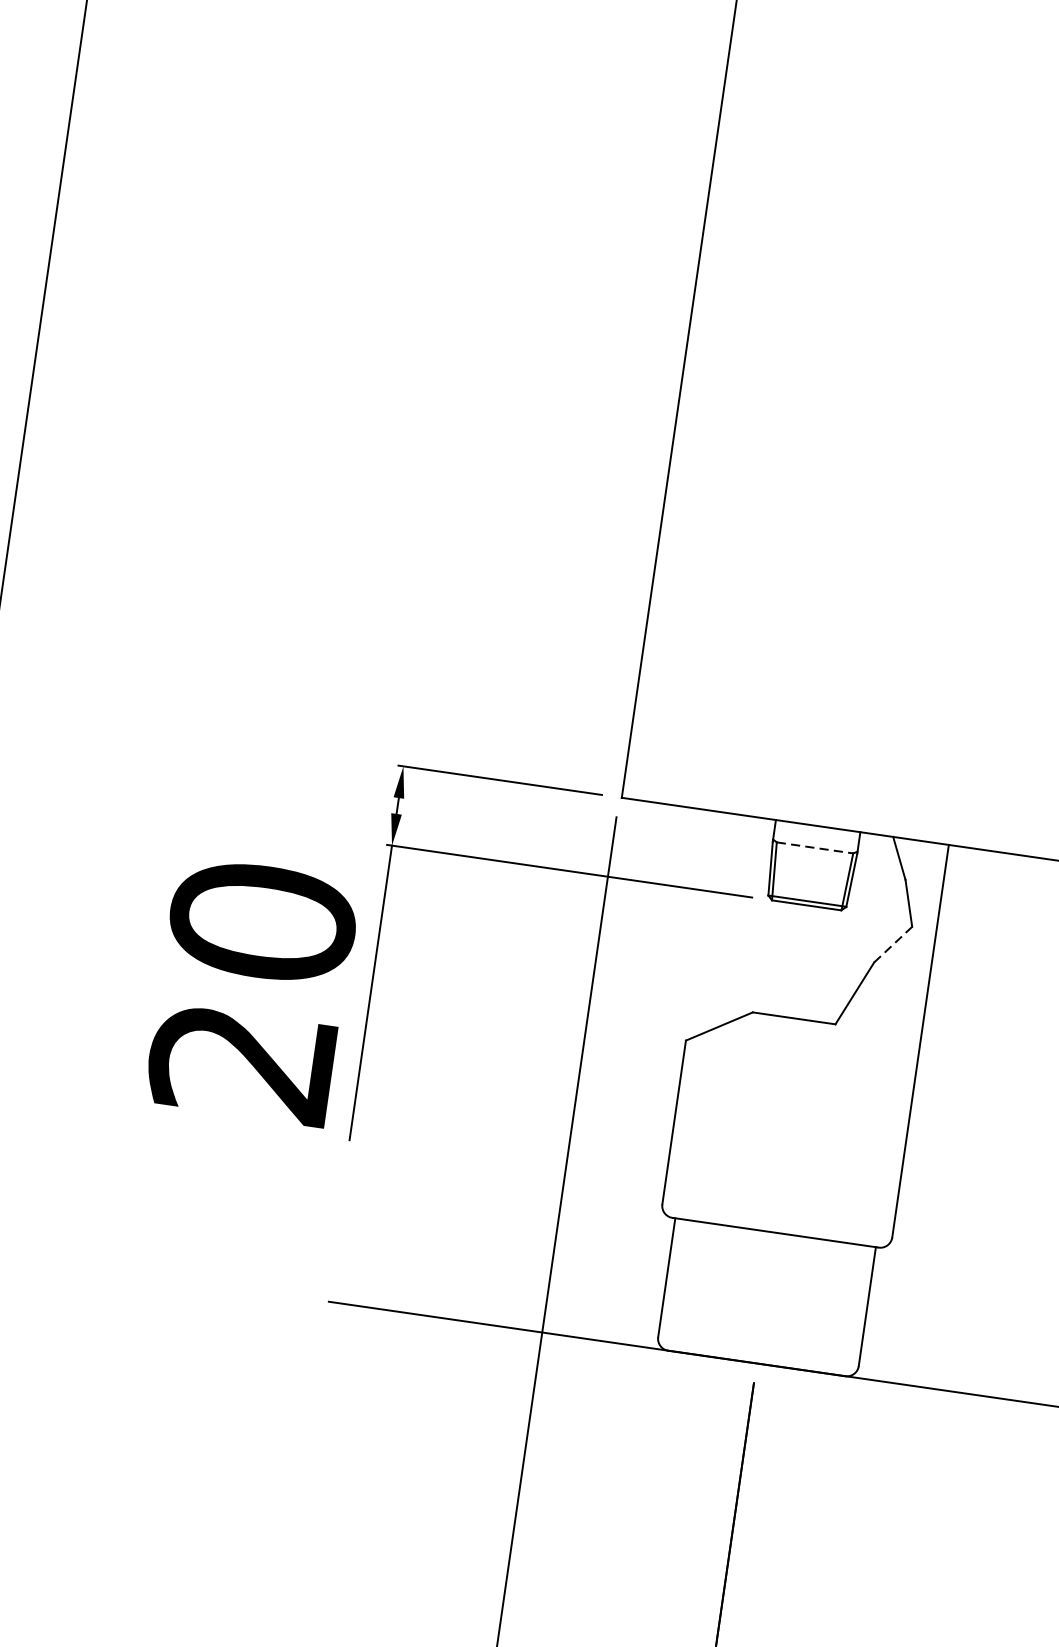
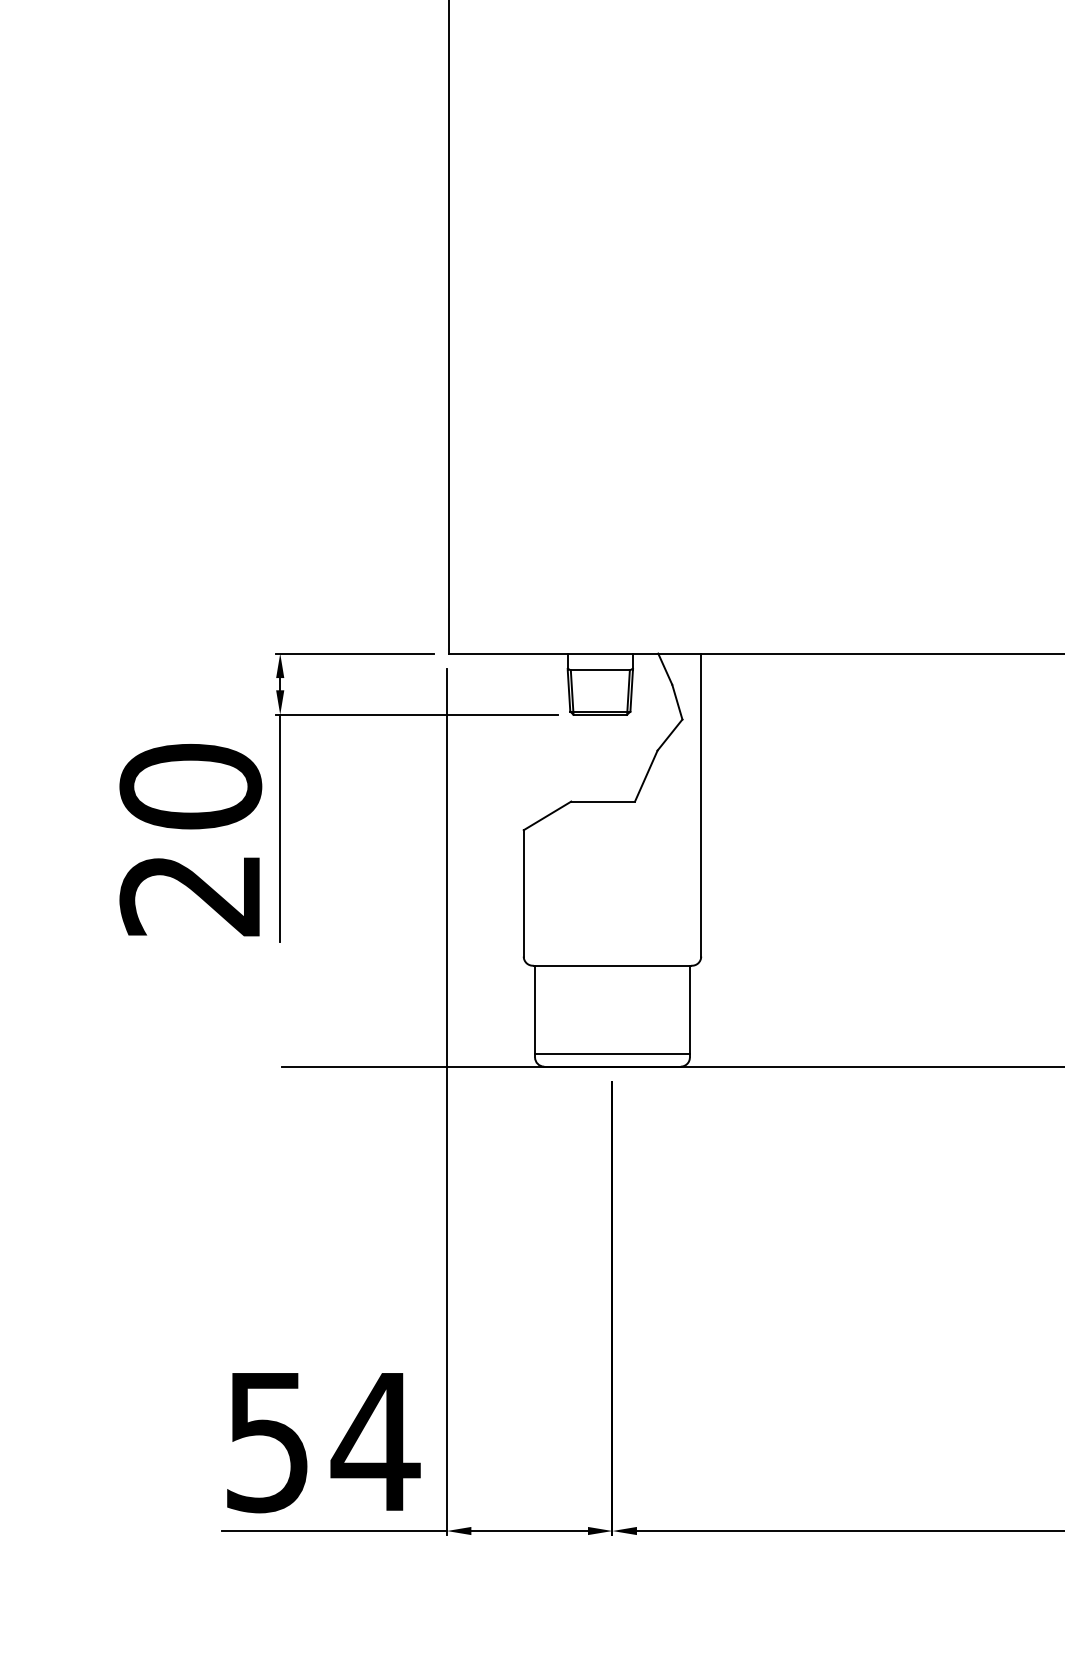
line: (815, 848) -> (600, 670), dashed -> solid
line: (893, 945) -> (670, 735), dashed -> solid
line: (759, 1347) -> (612, 1054), added

